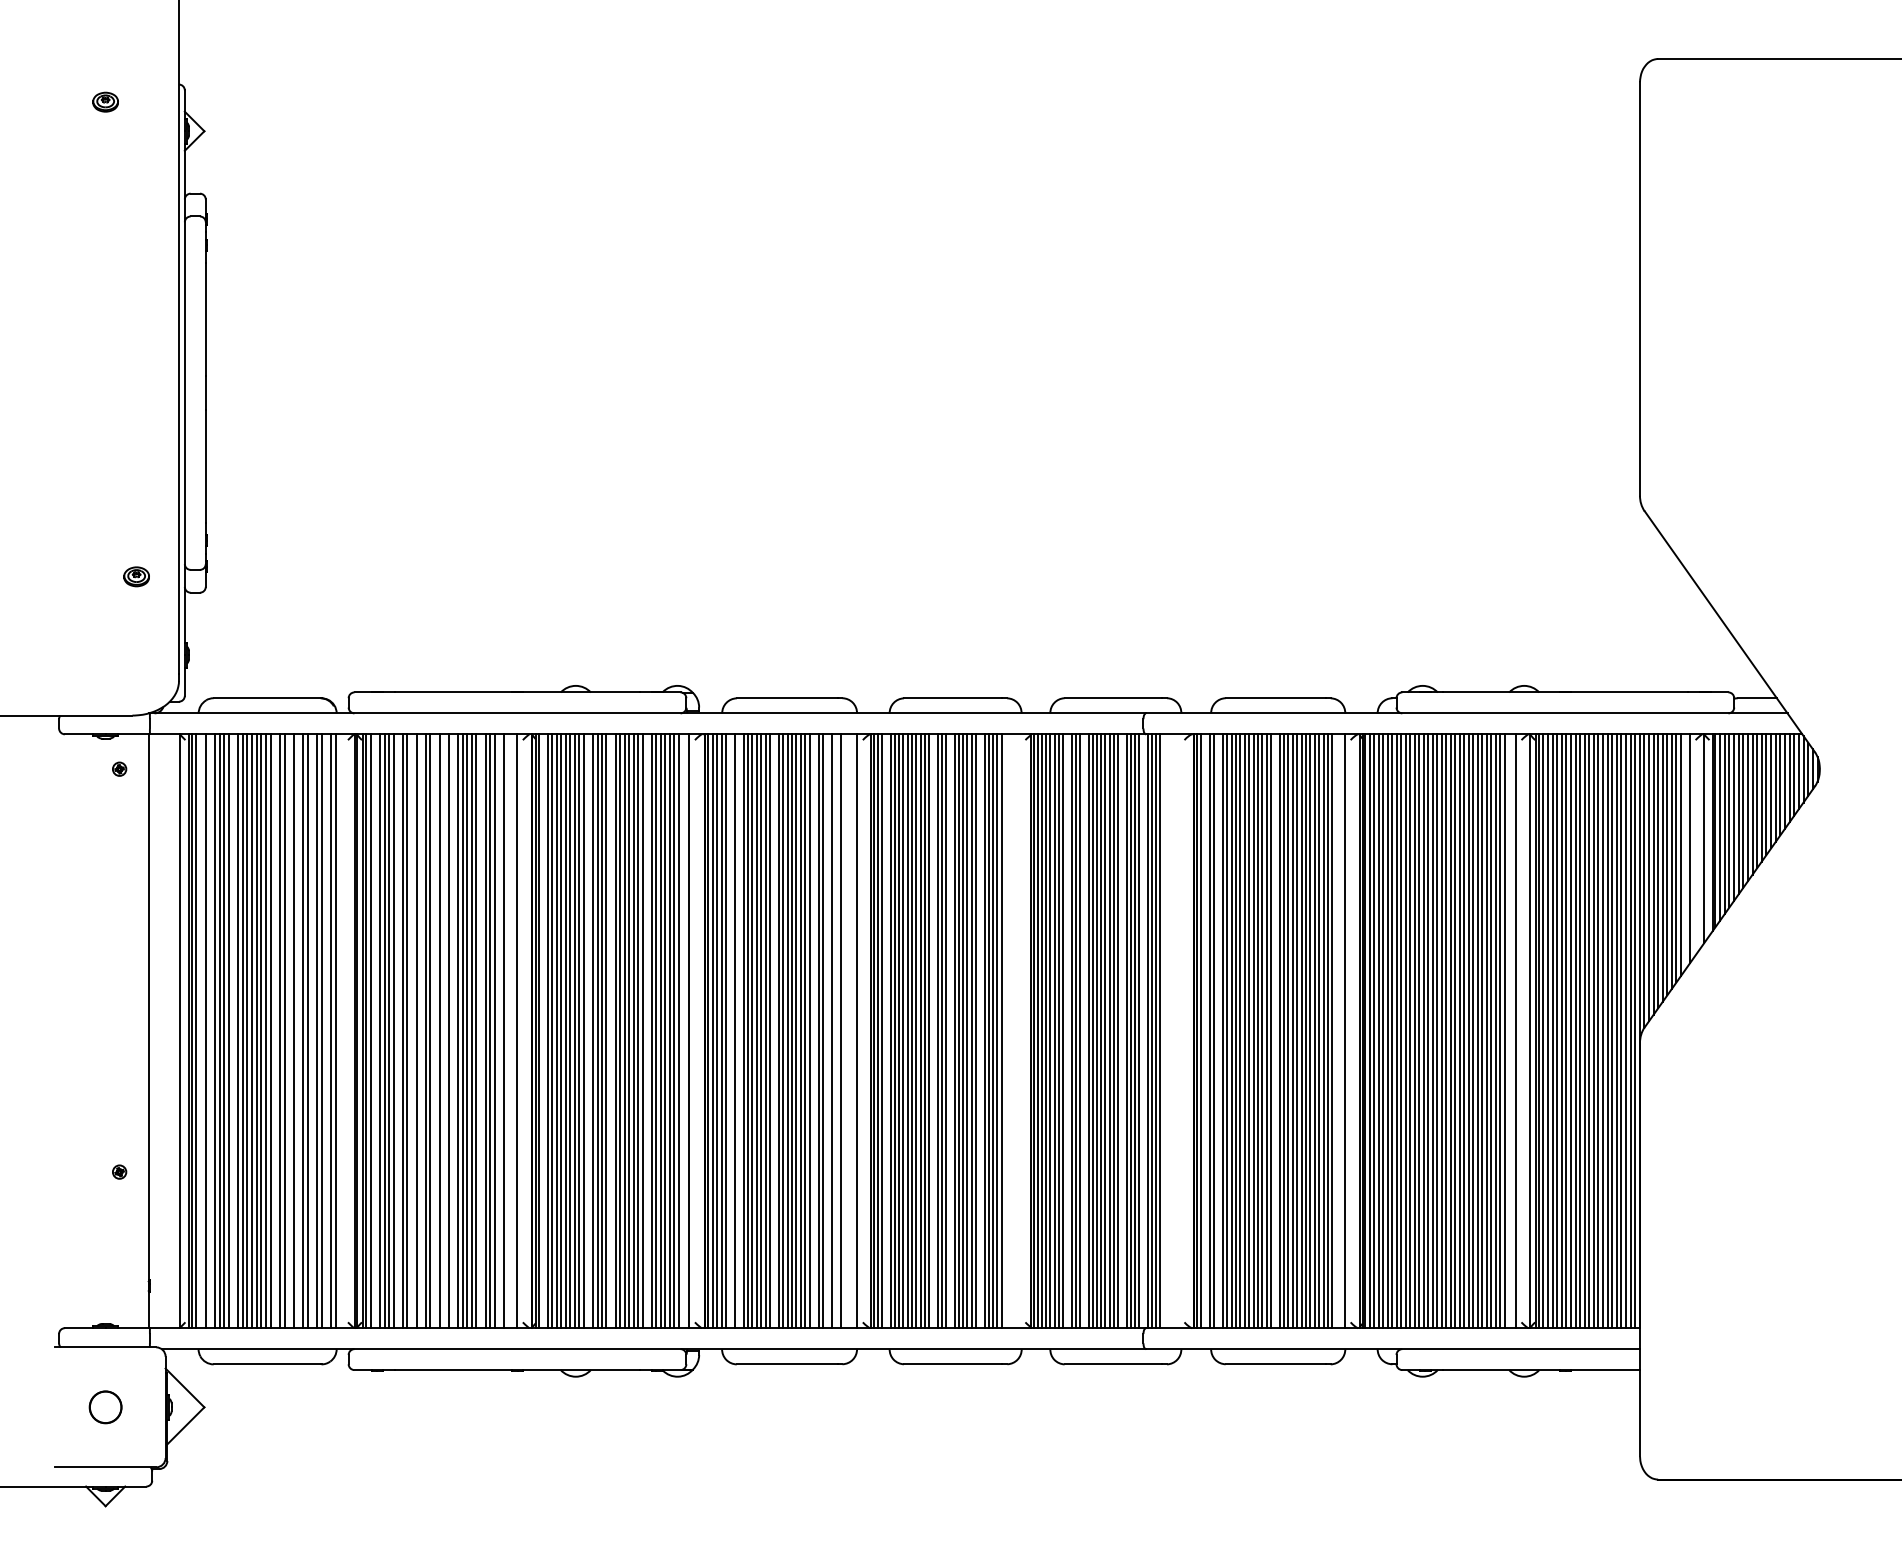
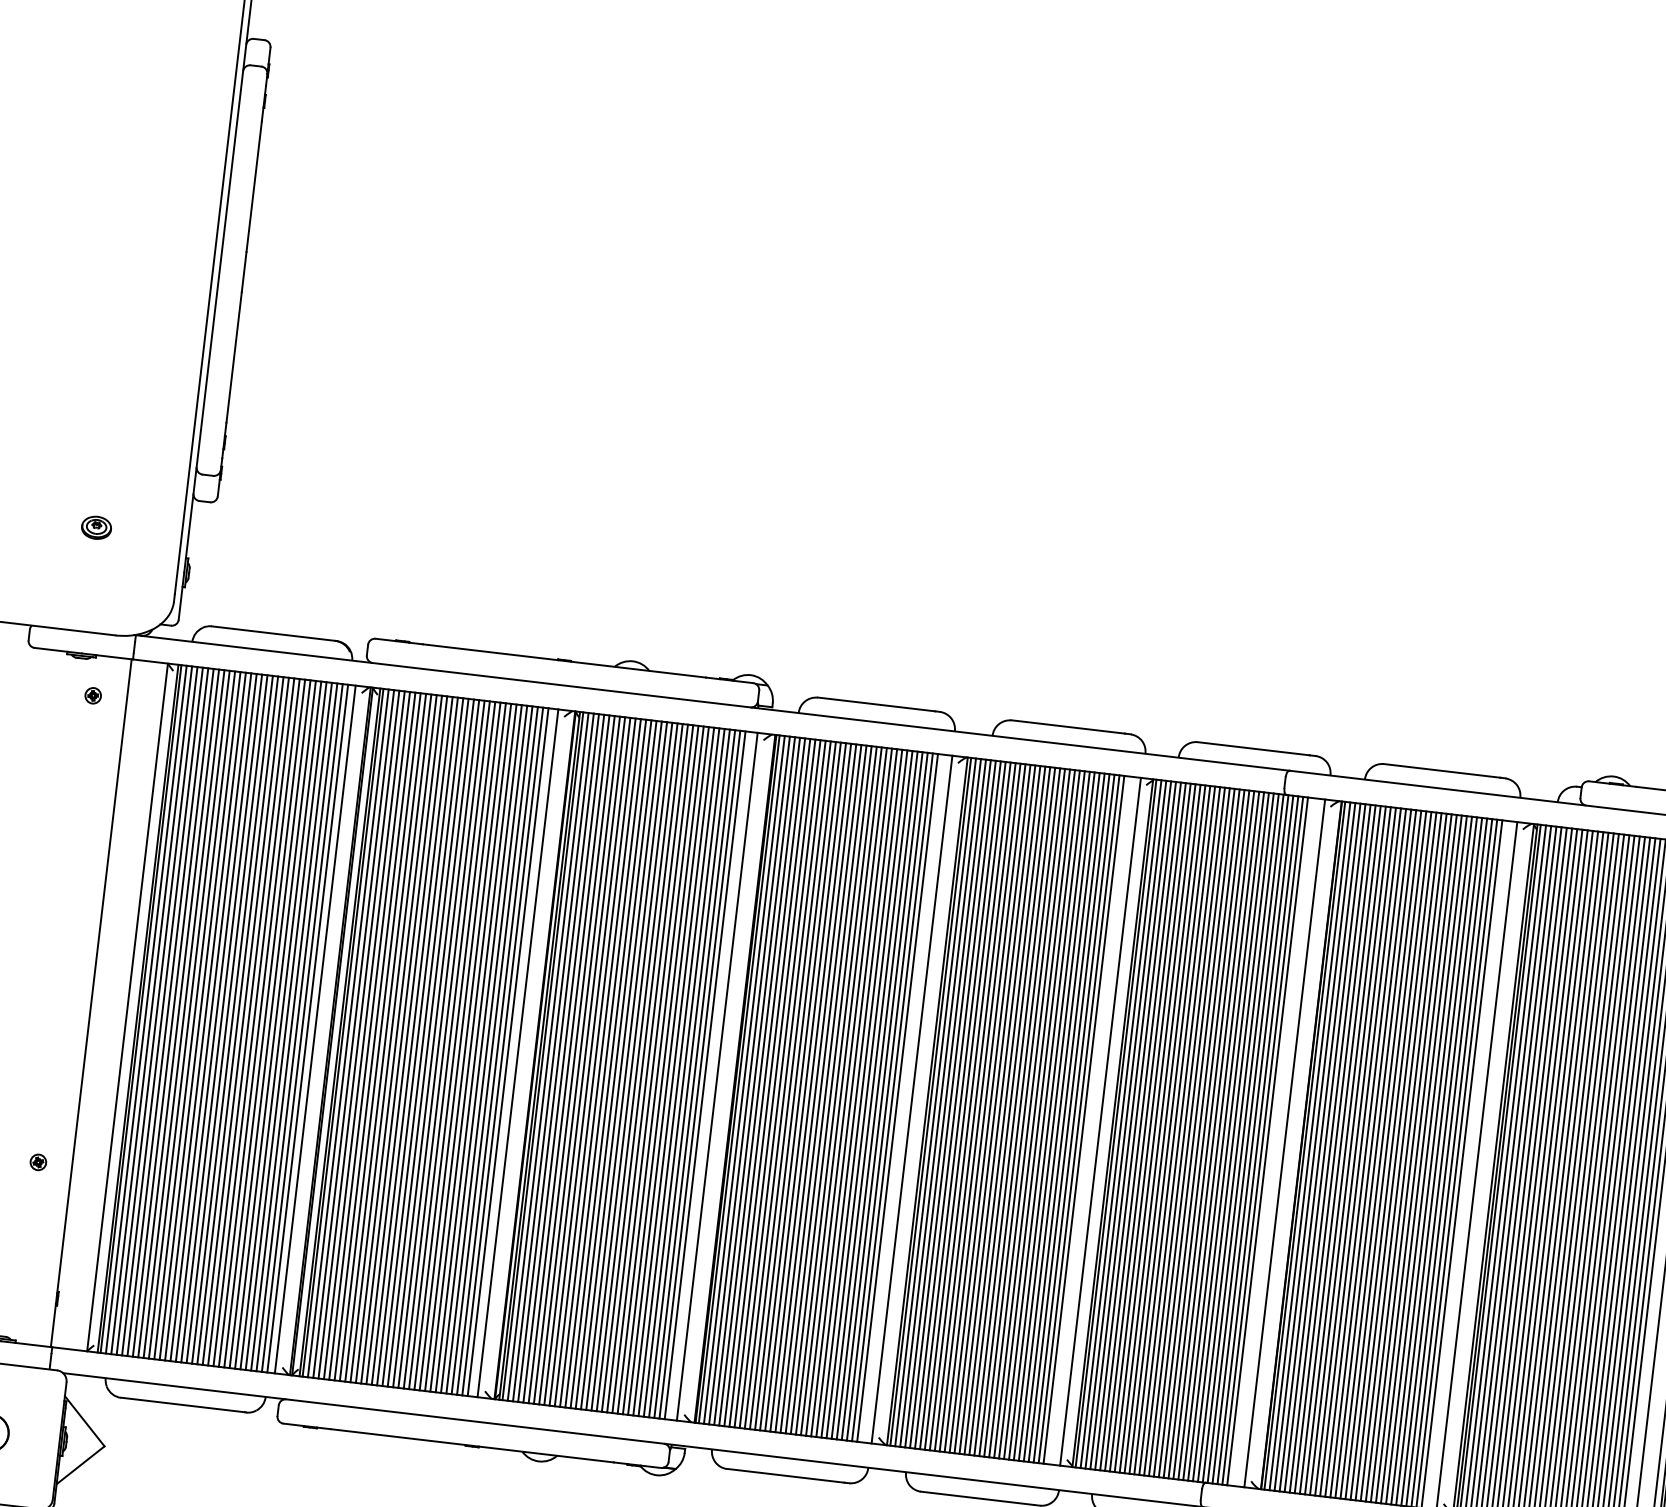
part: (136, 576) -> (96, 527), moved
line: (200, 1031) -> (151, 1010), added
line: (210, 1031) -> (162, 1011), added
line: (233, 1031) -> (189, 1015), added
line: (275, 1031) -> (238, 1020), added
line: (289, 1031) -> (254, 1022), added
line: (298, 1031) -> (264, 1023), added
line: (312, 1031) -> (280, 1025), added
line: (326, 1031) -> (297, 1027), added
line: (342, 1031) -> (315, 1029), added
line: (375, 1031) -> (353, 1034), added
line: (398, 1031) -> (380, 1037), added
line: (412, 1031) -> (396, 1039), added
line: (421, 1031) -> (407, 1040), added
line: (435, 1031) -> (423, 1042), added
line: (444, 1031) -> (433, 1043), added
line: (453, 1031) -> (444, 1044), added
line: (481, 1031) -> (476, 1048), added
line: (499, 1031) -> (497, 1051), added
line: (508, 1031) -> (507, 1052), added
line: (543, 1031) -> (548, 1057), added
line: (588, 1031) -> (600, 1063), added
line: (611, 1031) -> (627, 1066), added
line: (647, 1031) -> (668, 1071), added
line: (730, 1031) -> (765, 1082), added
line: (739, 1031) -> (775, 1083), added
line: (774, 1031) -> (815, 1088), added
line: (814, 1031) -> (862, 1094), added
line: (827, 1031) -> (877, 1095), added
line: (836, 1031) -> (887, 1097), added
line: (844, 1031) -> (897, 1098), added
line: (886, 1031) -> (945, 1103), added
line: (933, 1031) -> (1000, 1110), added
line: (950, 1031) -> (1019, 1112), added
line: (980, 1031) -> (1054, 1116), added
line: (1005, 1031) -> (1083, 1120), added
line: (1020, 1031) -> (1100, 1122), added
line: (1067, 1031) -> (1155, 1128), added
line: (1084, 1031) -> (1174, 1130), added
line: (1122, 1031) -> (1218, 1135), added
line: (1143, 1031) -> (1243, 1138), added
line: (1164, 1031) -> (1267, 1141), added
line: (1179, 1031) -> (1285, 1143), added
line: (1205, 1031) -> (1315, 1147), added
line: (1218, 1031) -> (1330, 1149), added
line: (1275, 1031) -> (1396, 1156), added

